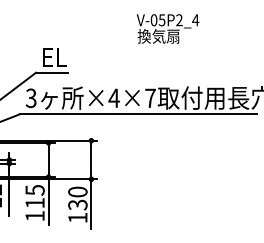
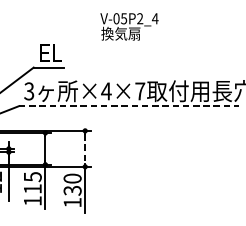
text: (167, 28) -> (129, 26), moved
line: (138, 114) -> (129, 106), solid -> dashed
line: (91, 160) -> (85, 149), solid -> dashed

